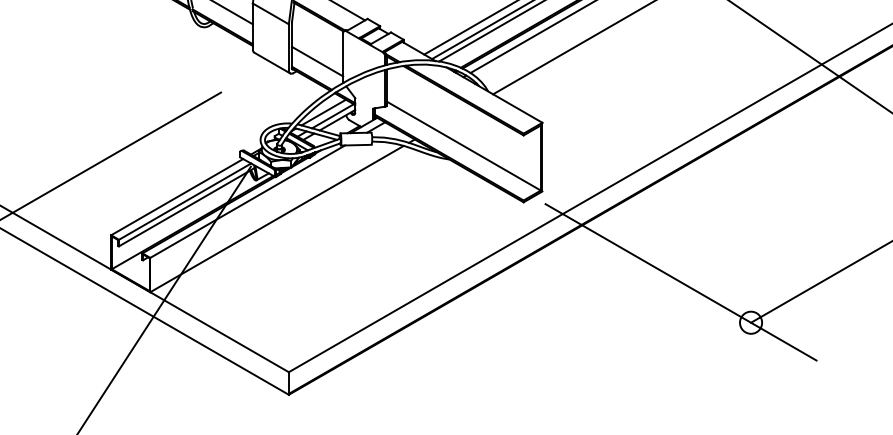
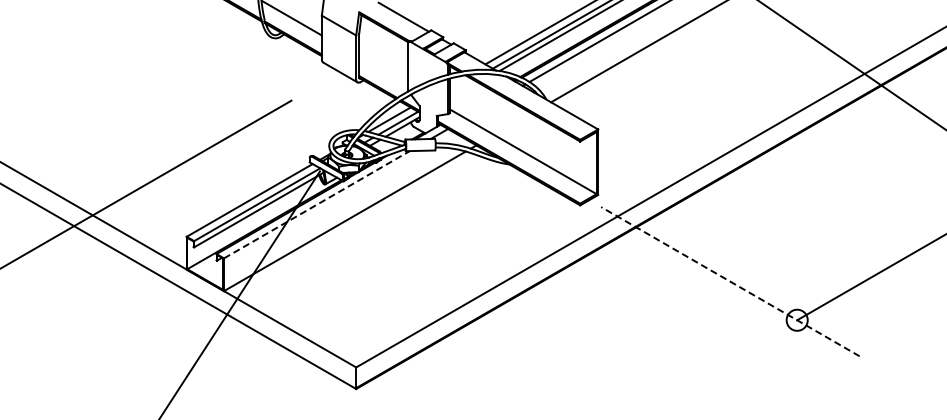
line: (317, 62) -> (383, 71), removed
line: (248, 201) -> (317, 204), solid -> dashed
line: (681, 282) -> (730, 281), solid -> dashed

